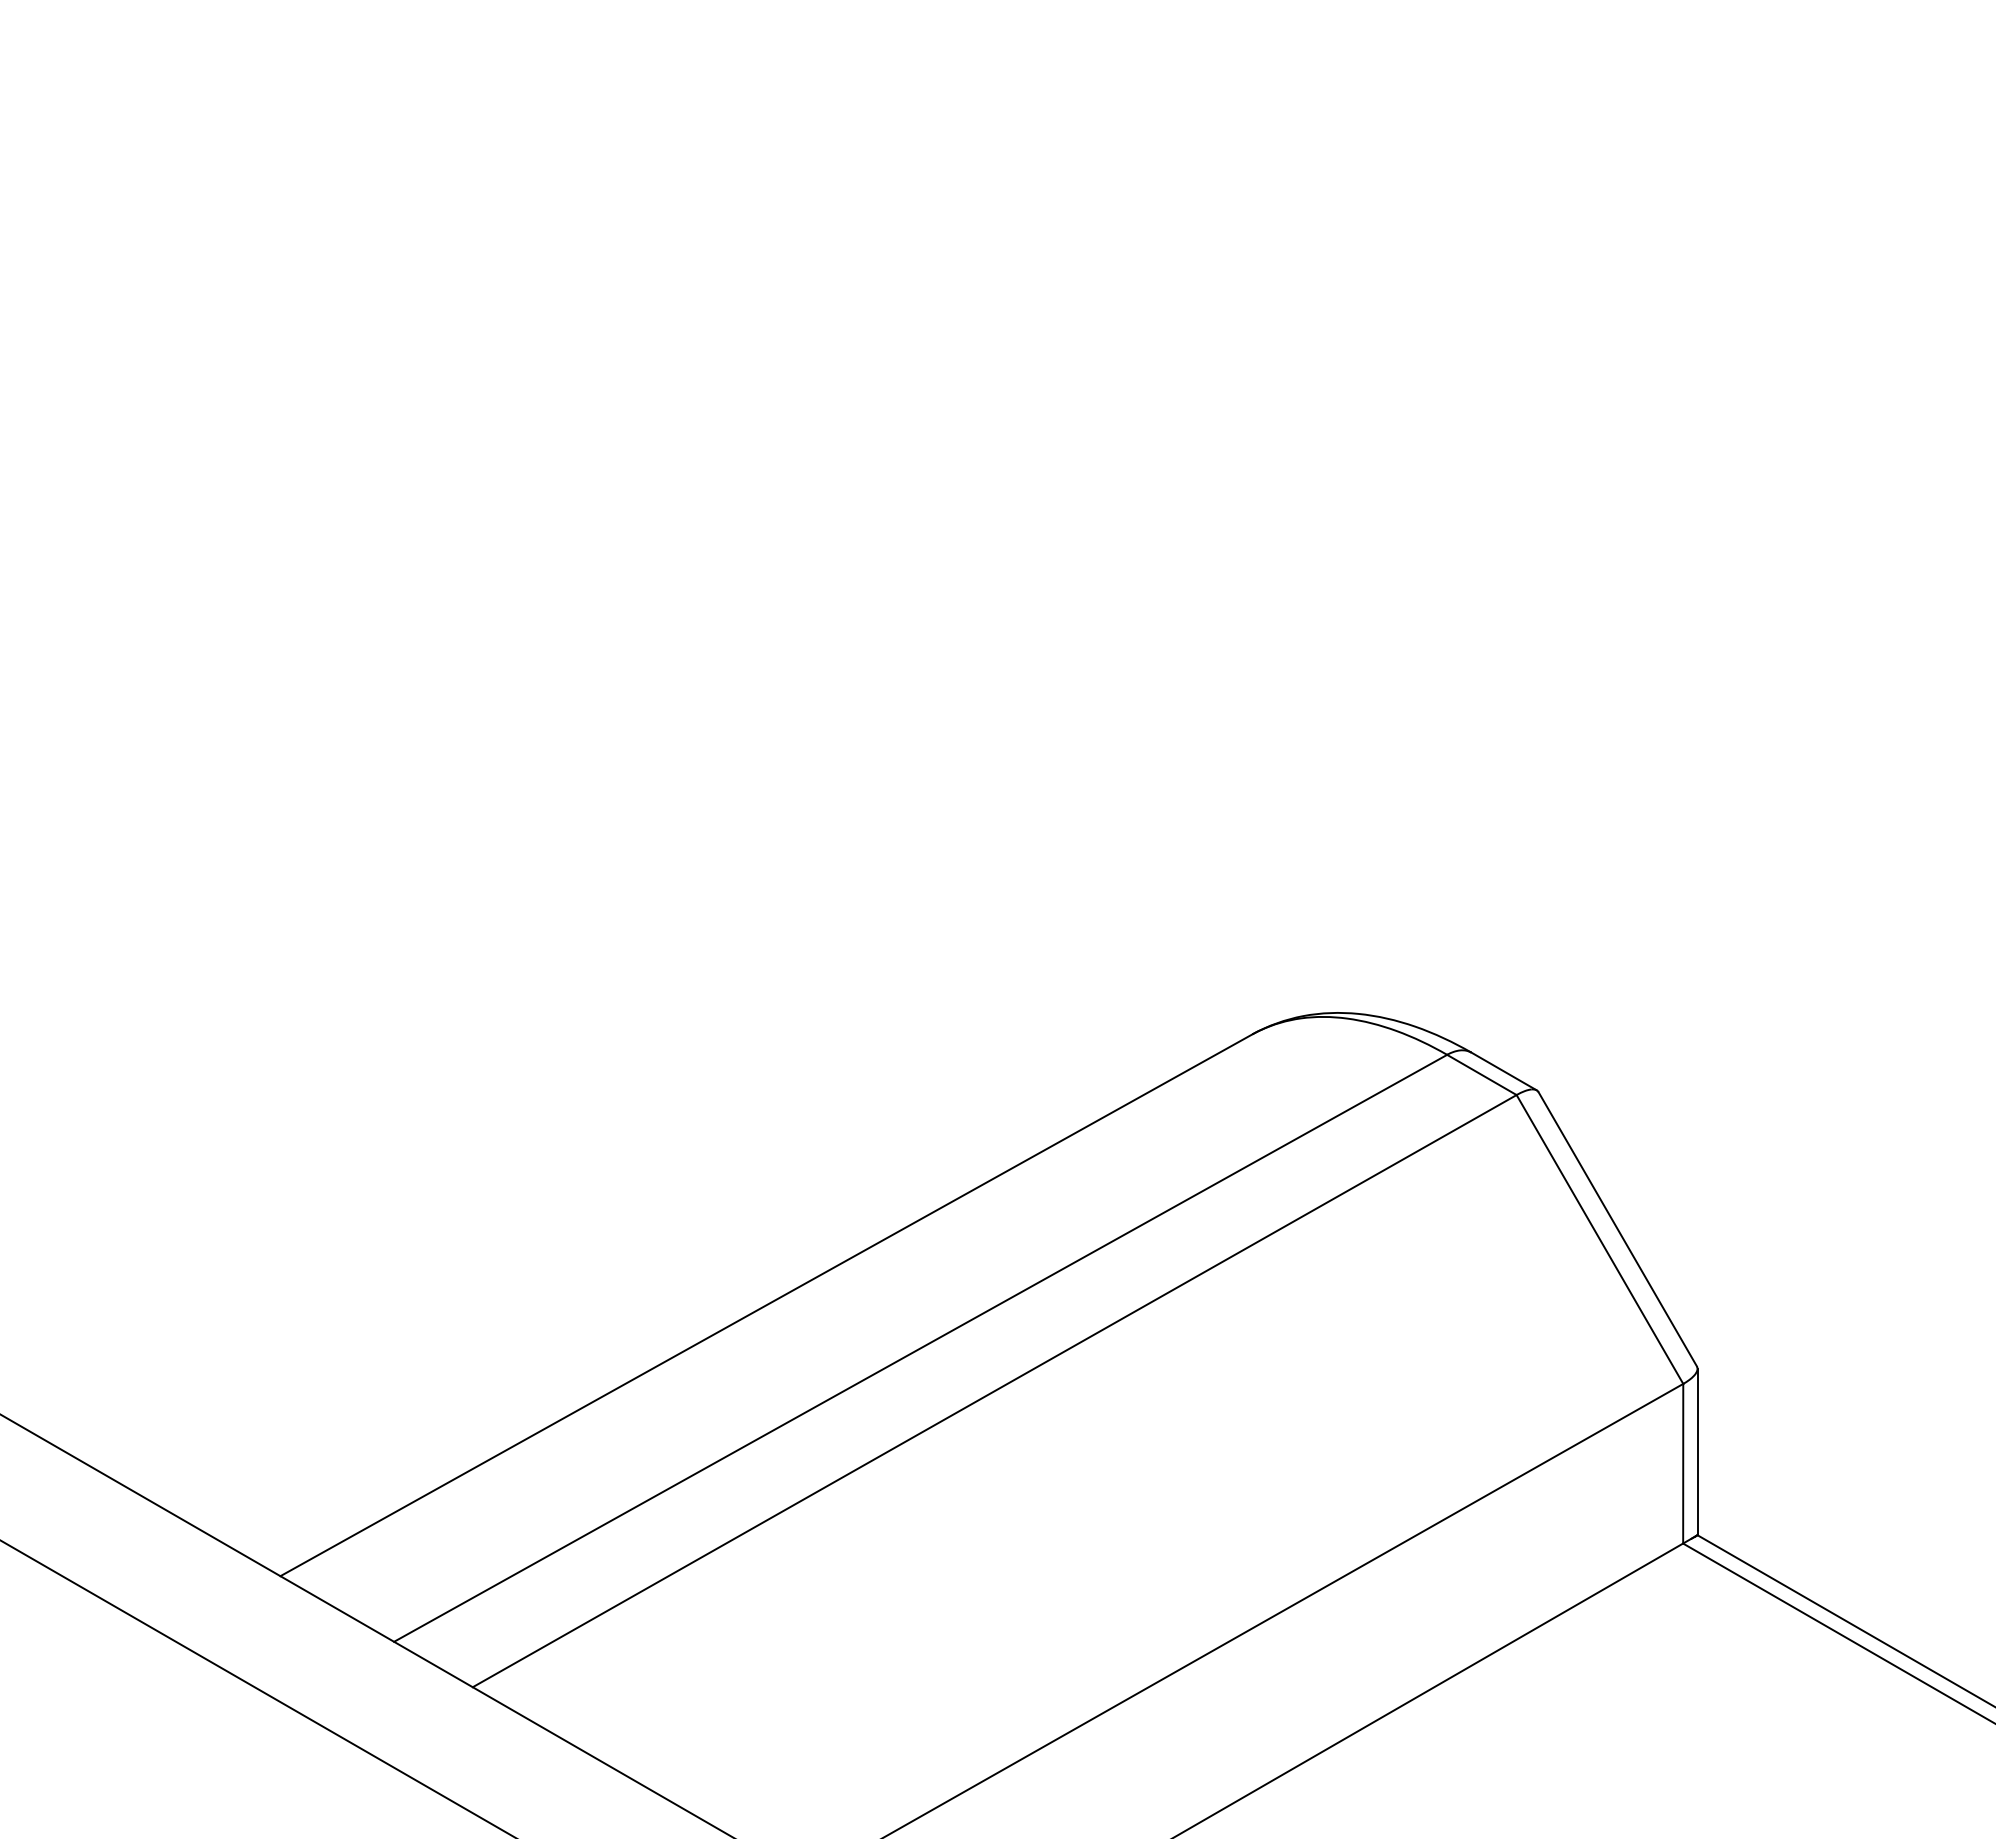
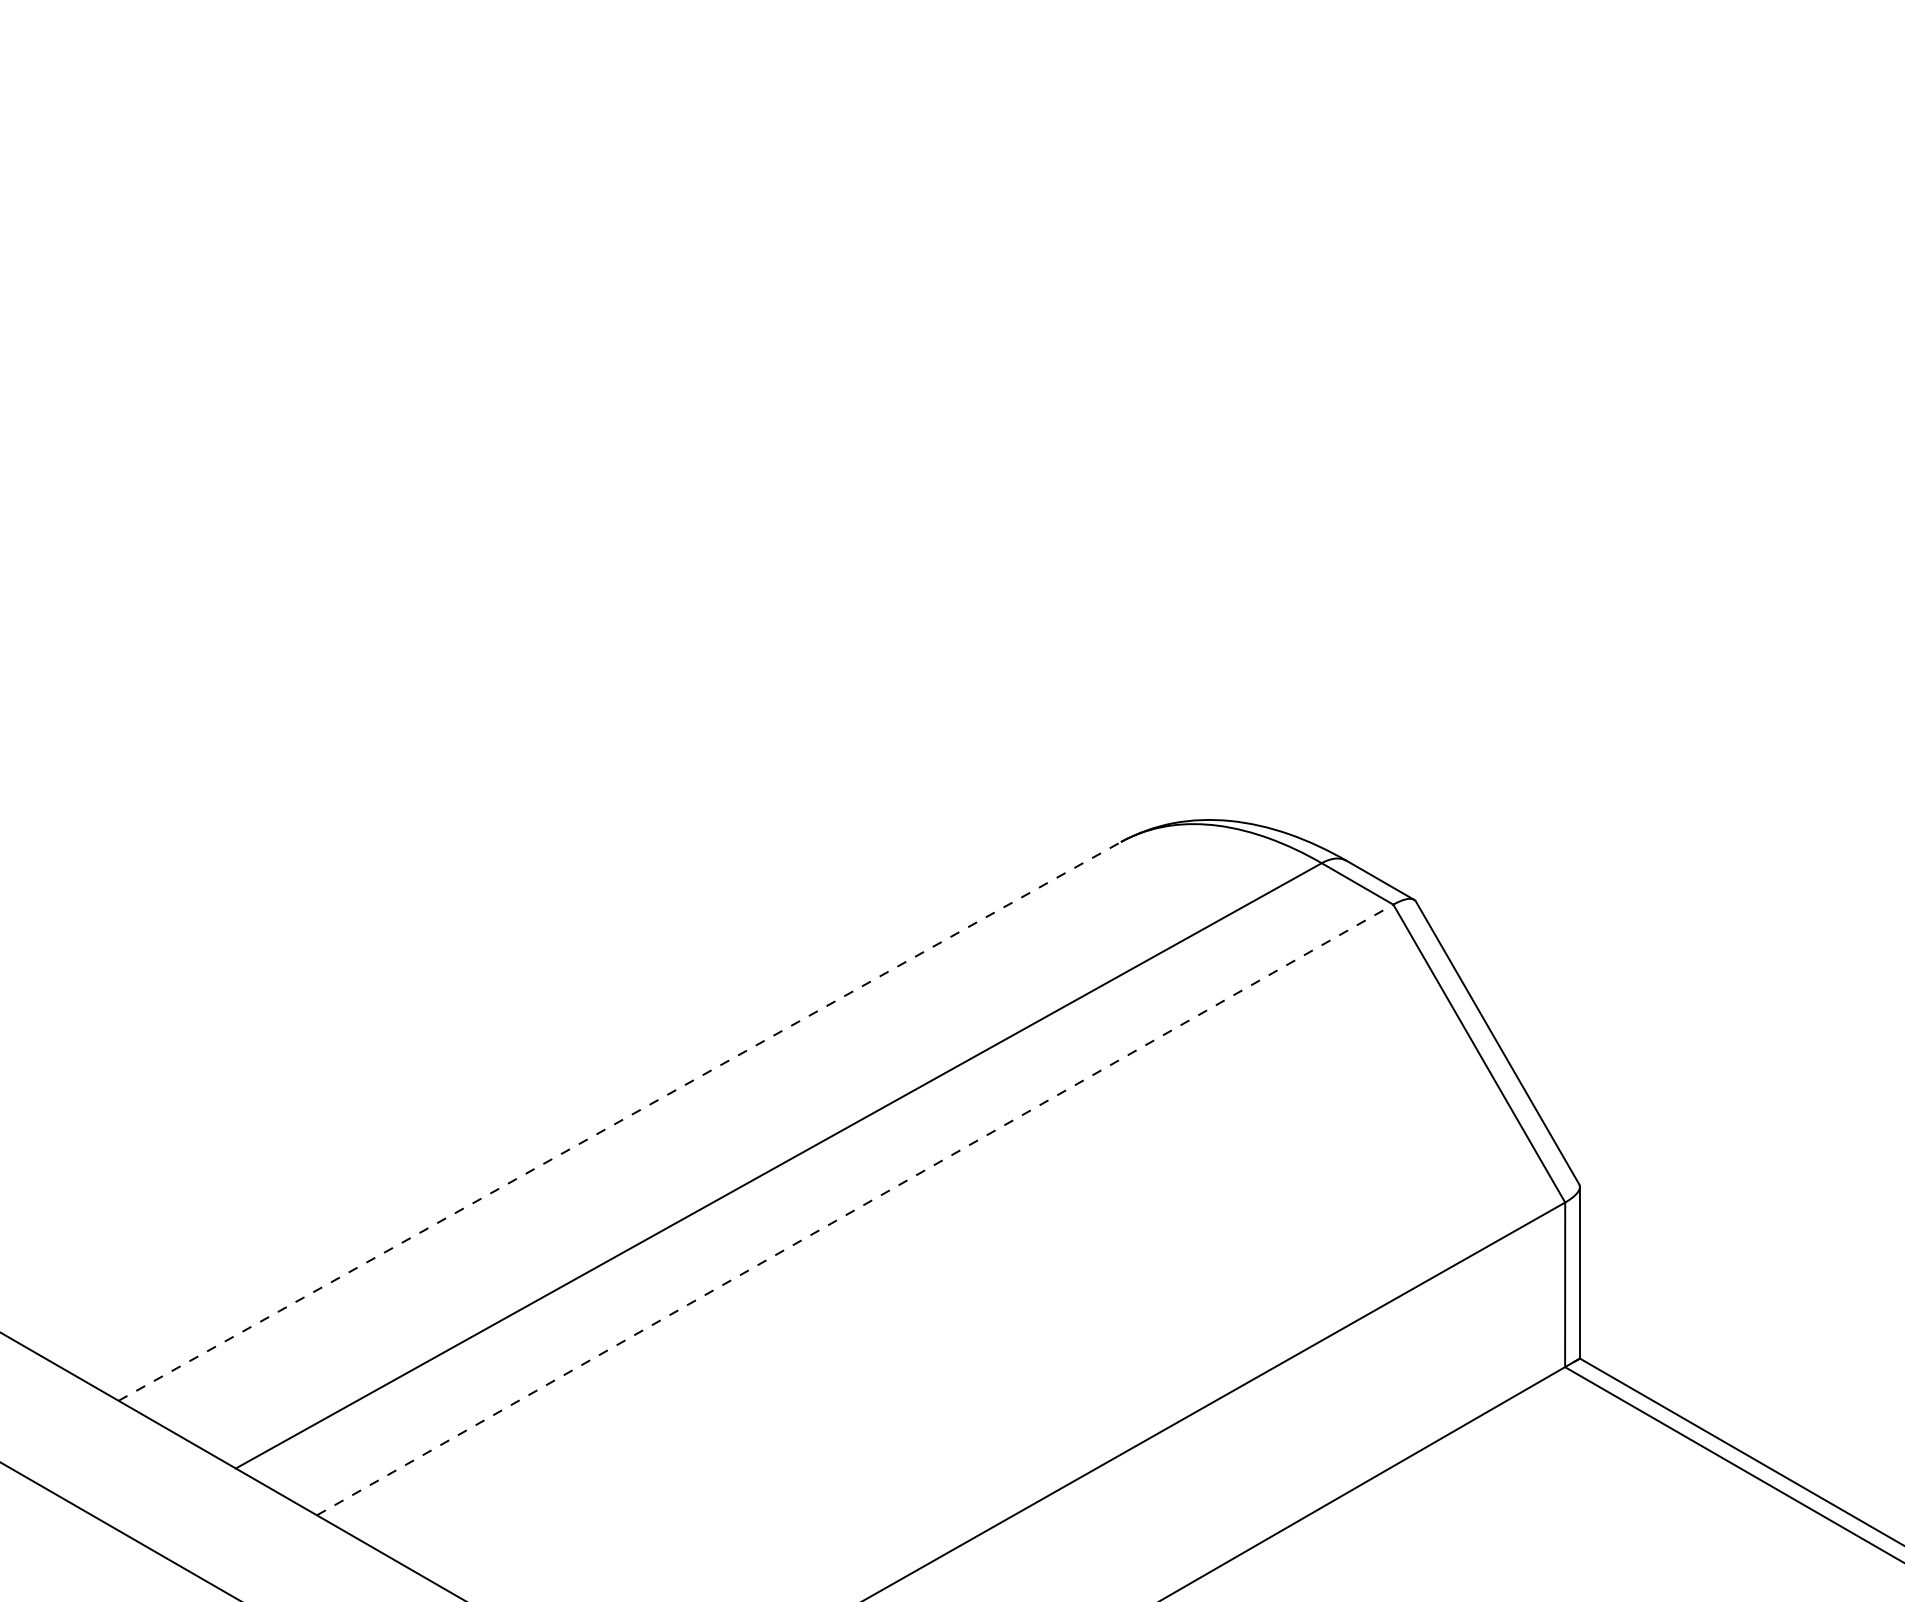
line: (766, 1305) -> (619, 1121), solid -> dashed
line: (995, 1390) -> (855, 1209), solid -> dashed

